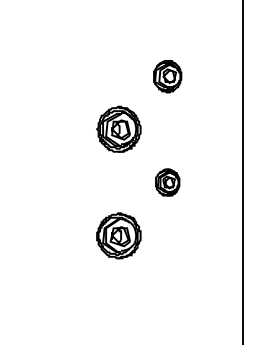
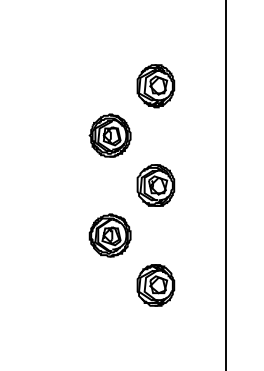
part: (167, 76) -> (155, 86), size x1.43
part: (167, 182) -> (155, 185), size x1.67
part: (167, 289) -> (155, 285), added

